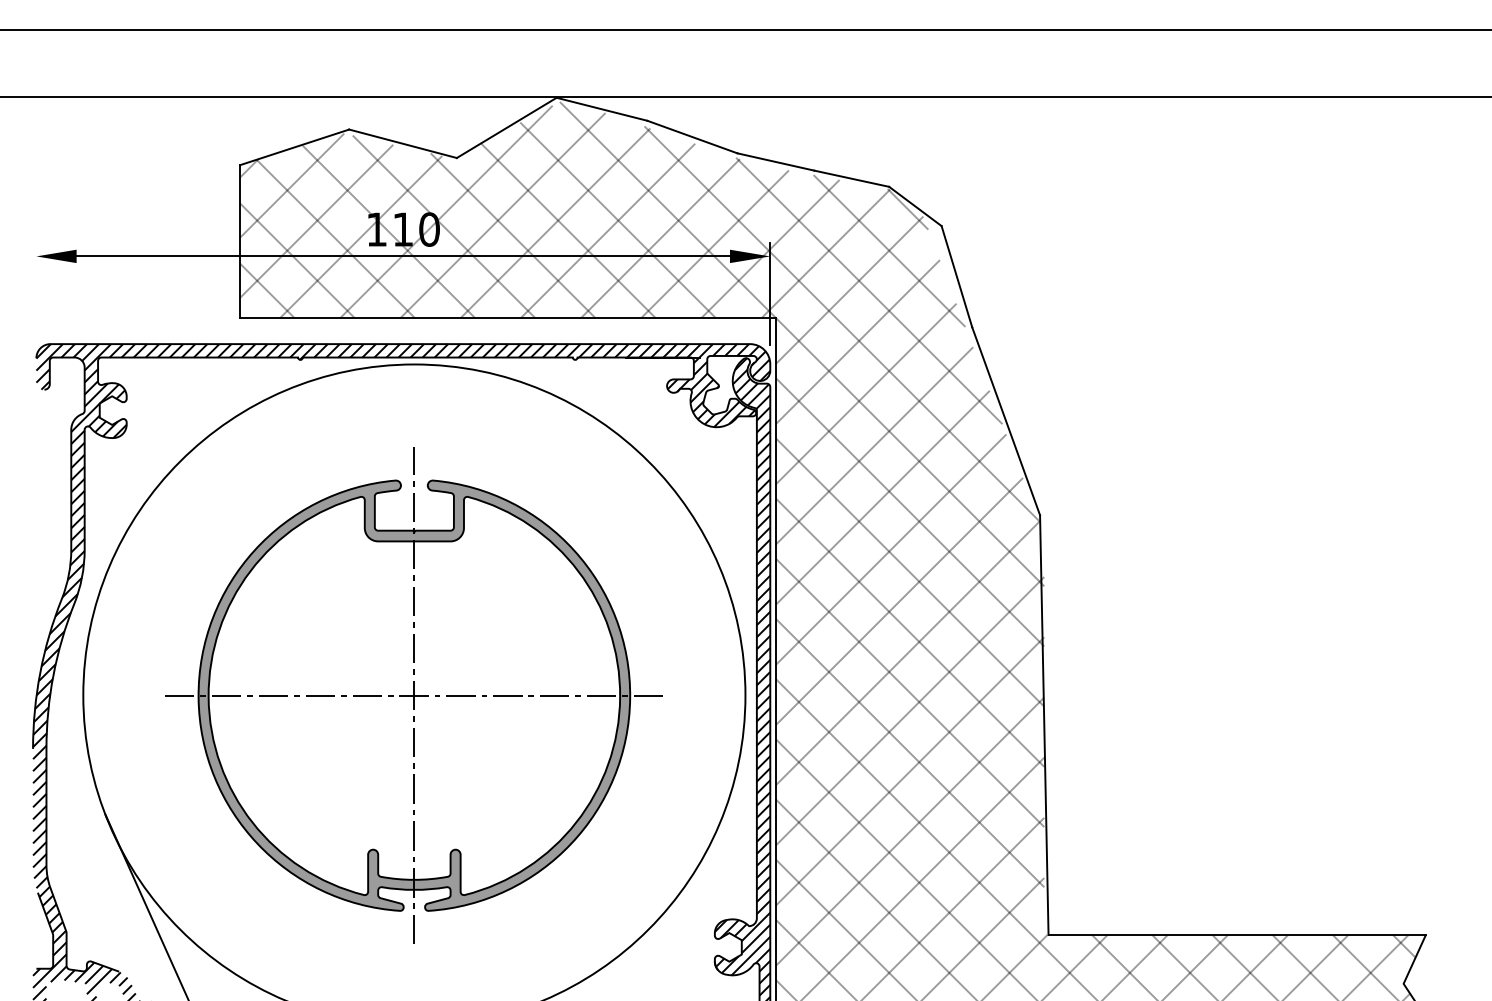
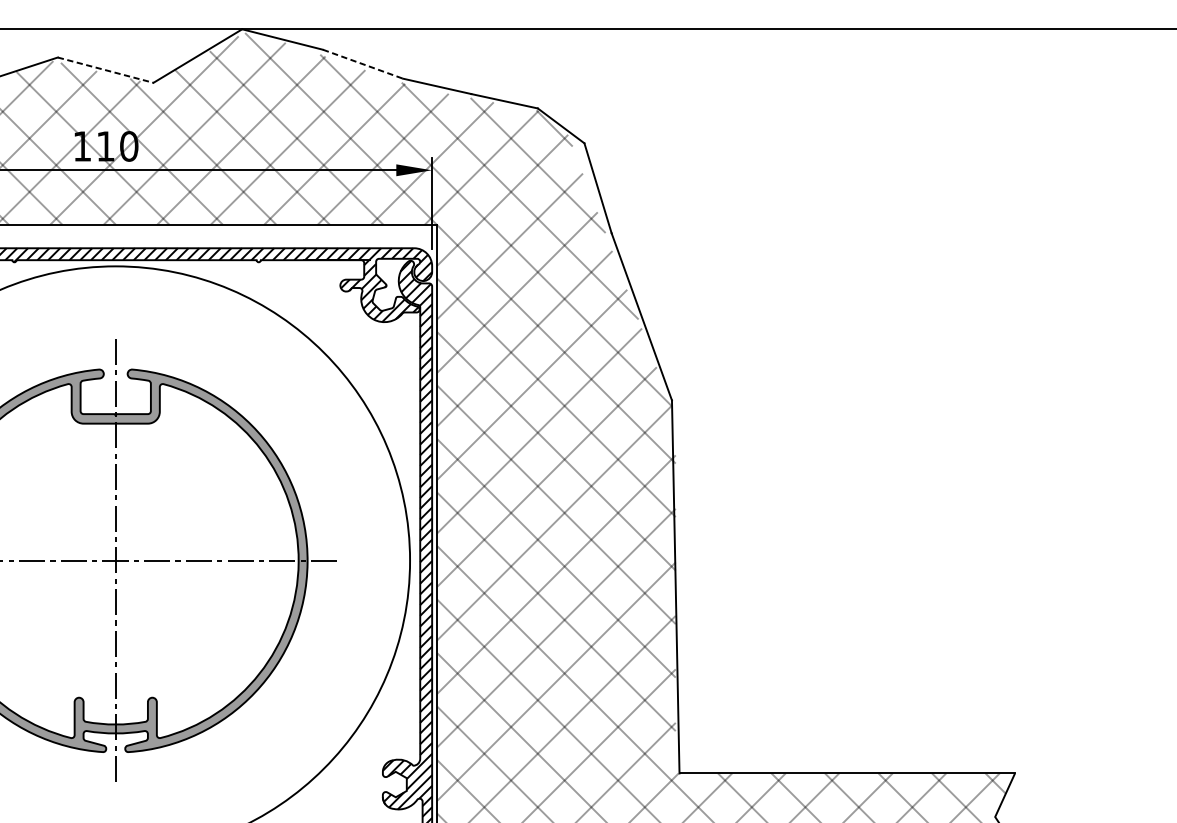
line: (692, 137) -> (362, 64), solid -> dashed
line: (403, 143) -> (106, 69), solid -> dashed

